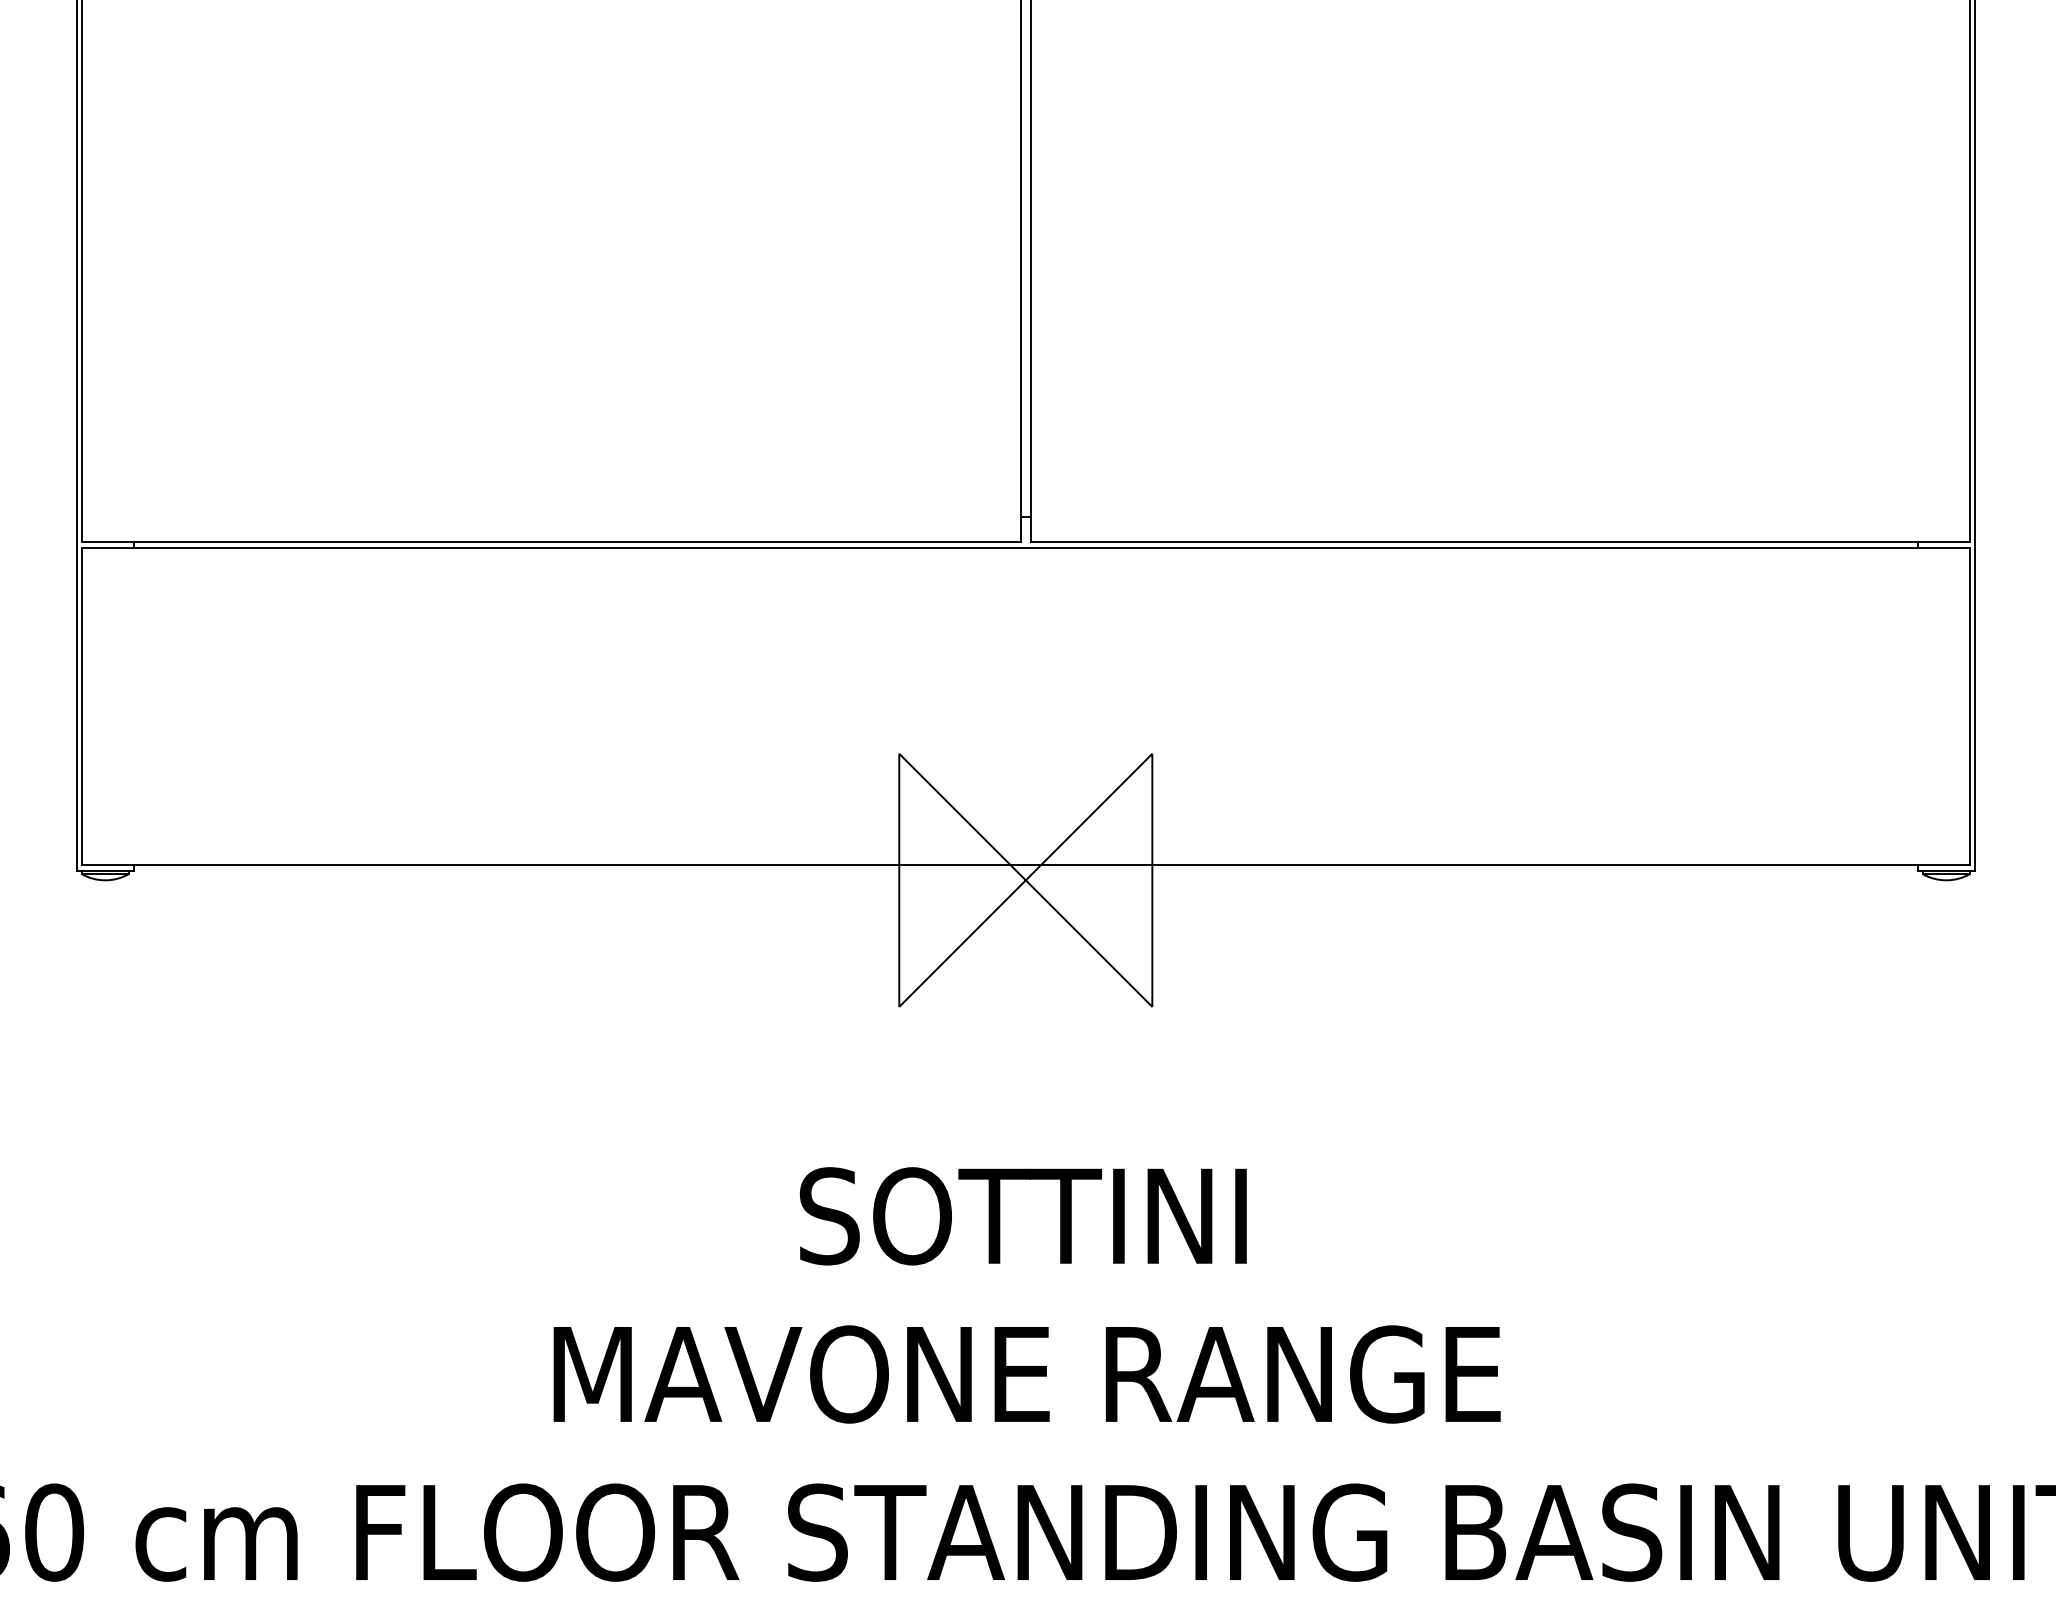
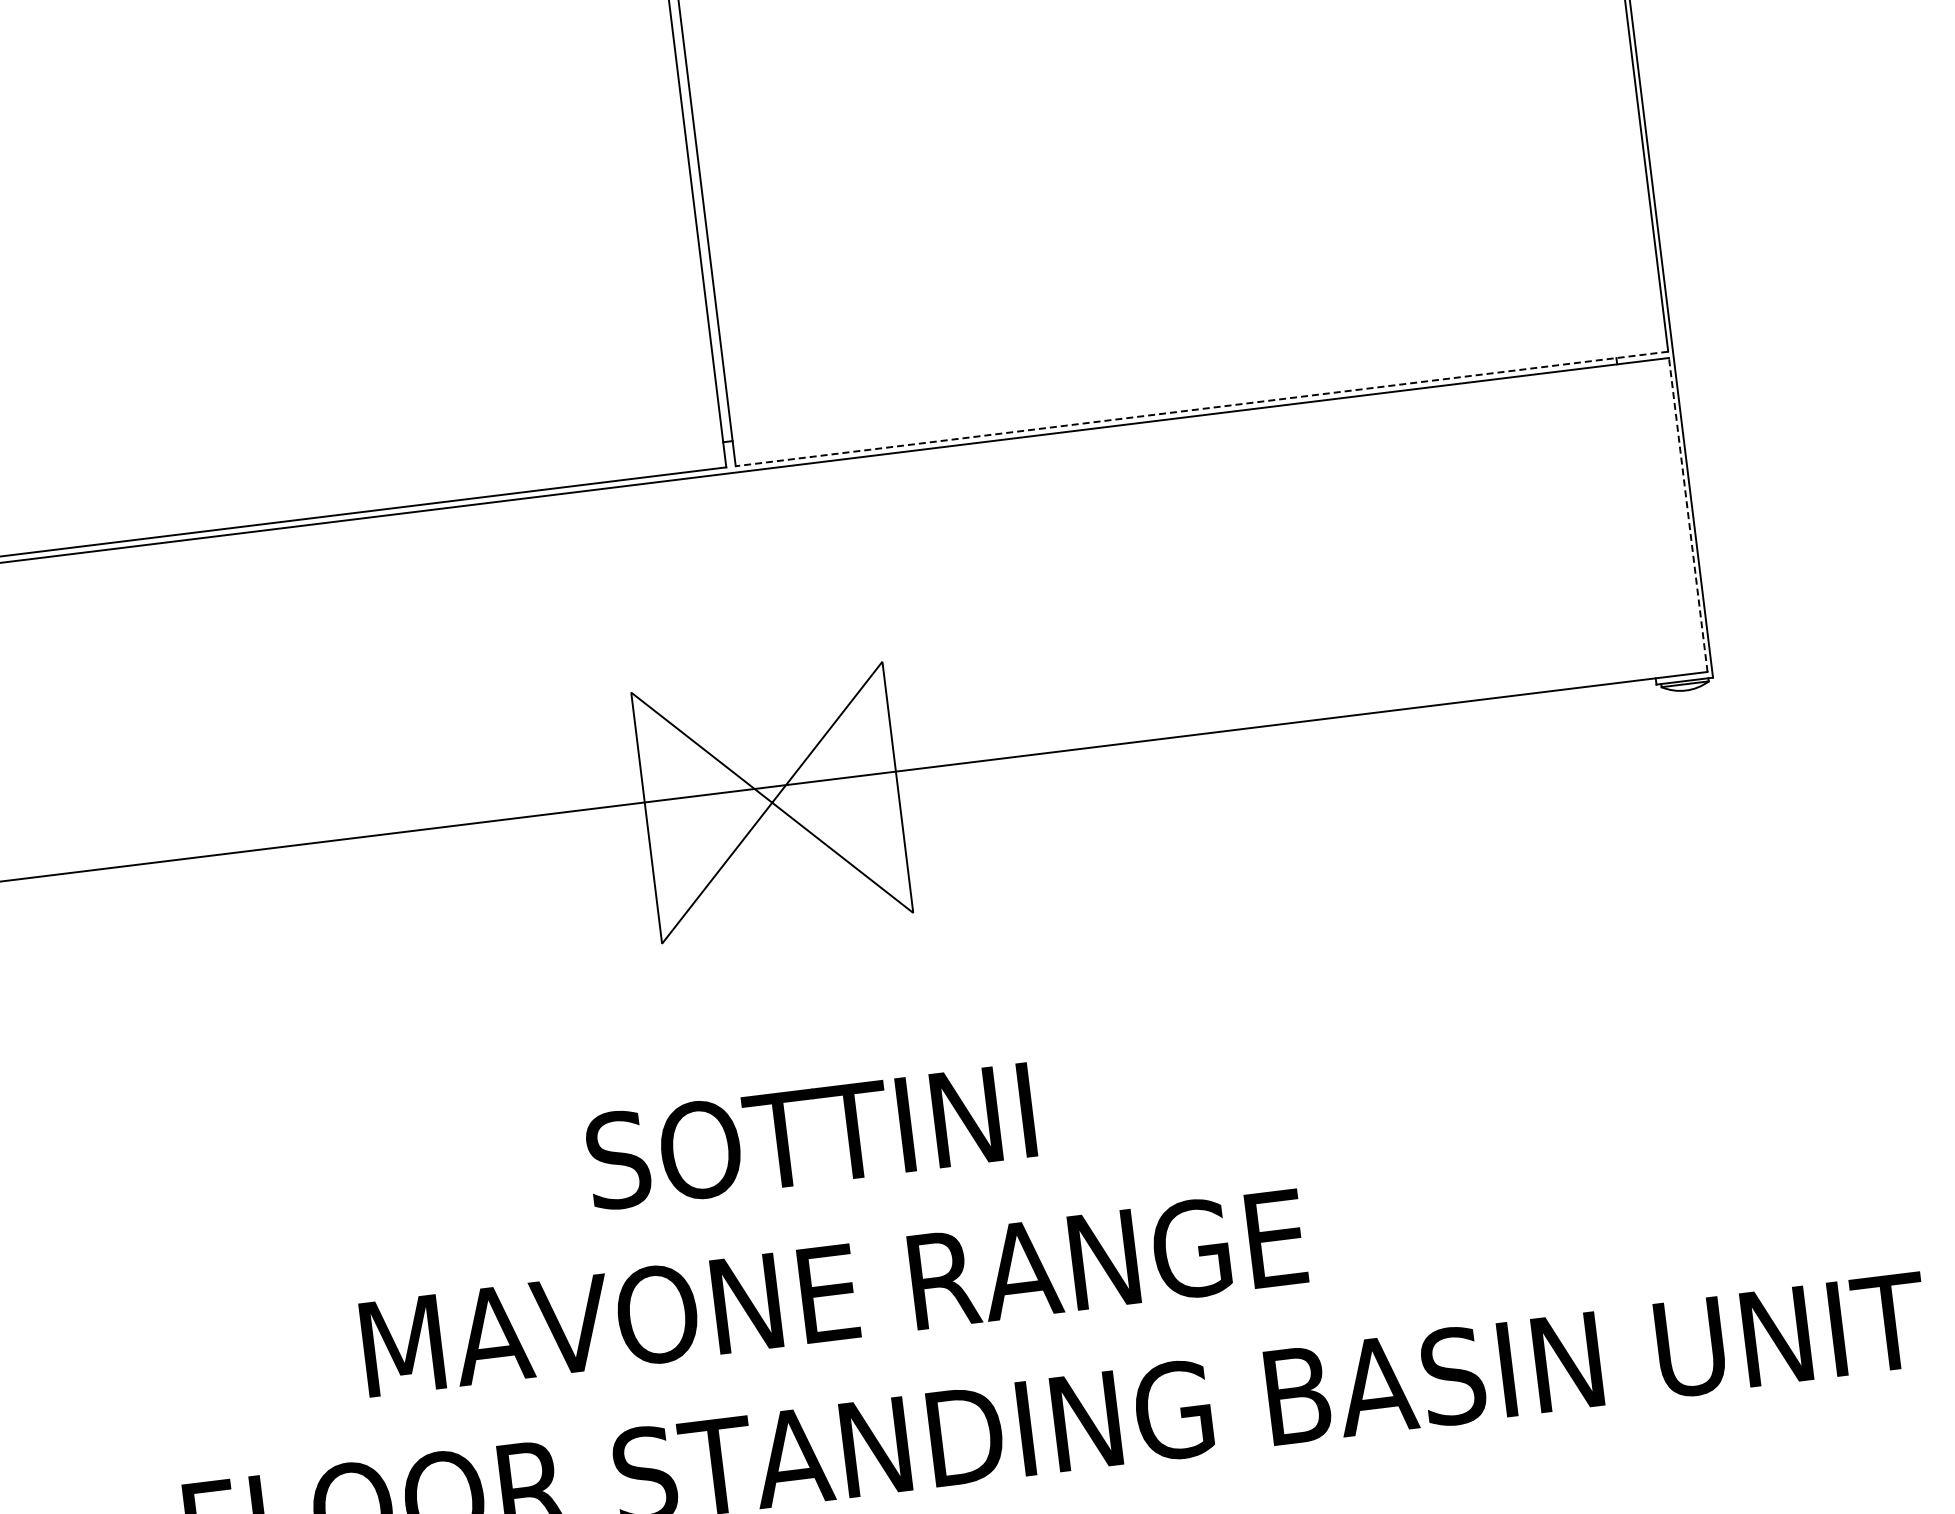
line: (1500, 541) -> (1202, 408), solid -> dashed
line: (1970, 705) -> (1688, 514), solid -> dashed

